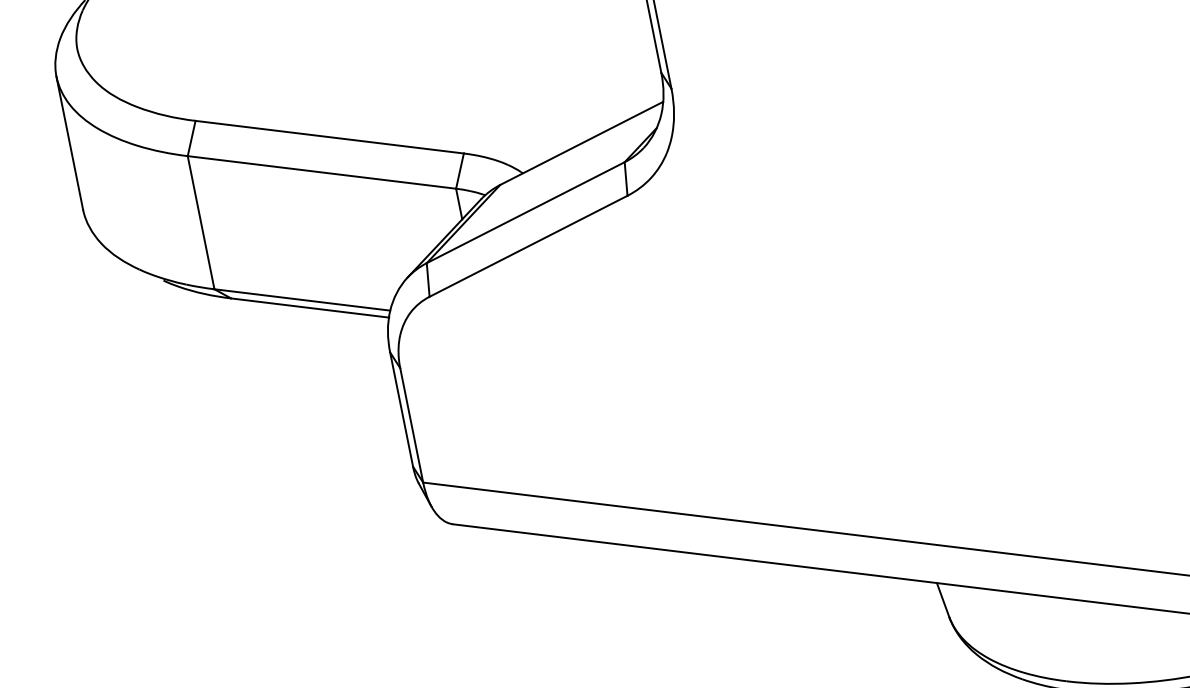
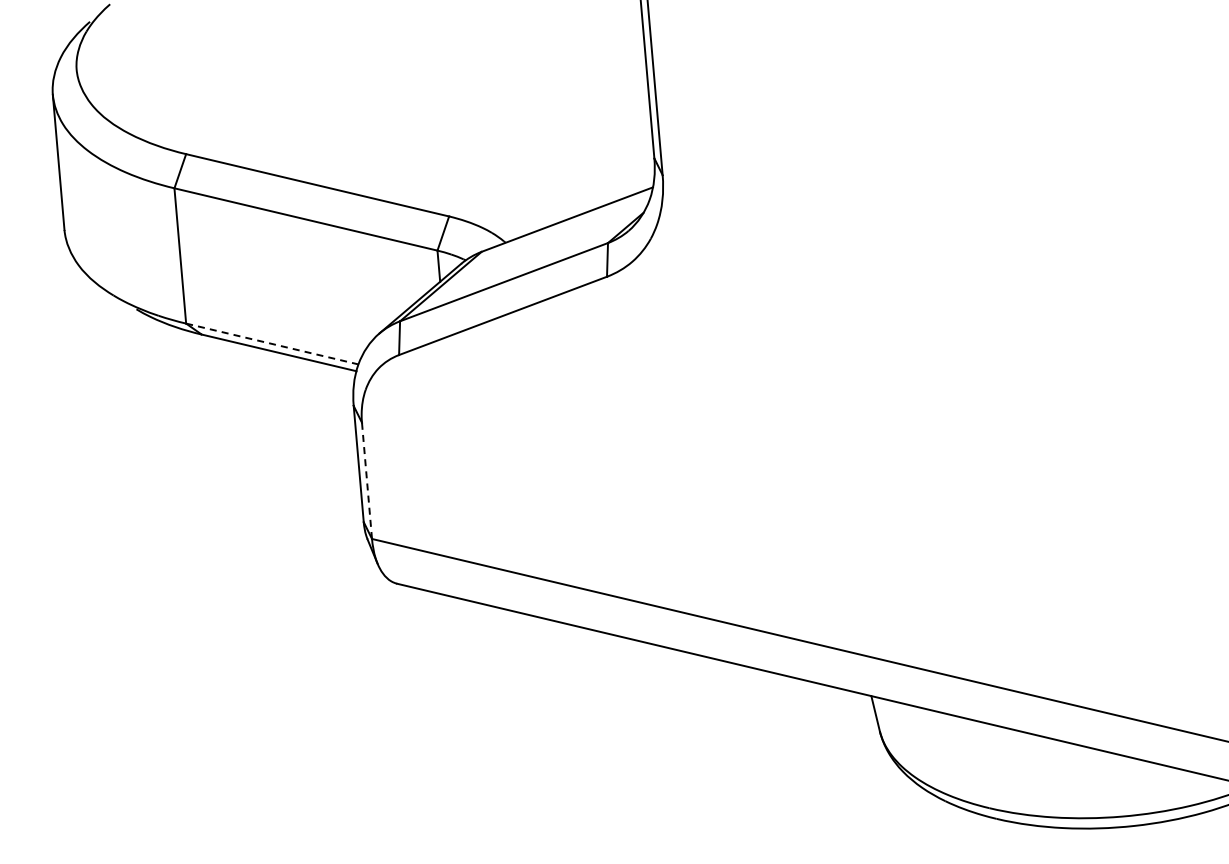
line: (302, 300) -> (272, 344), solid -> dashed
line: (411, 425) -> (366, 480), solid -> dashed

